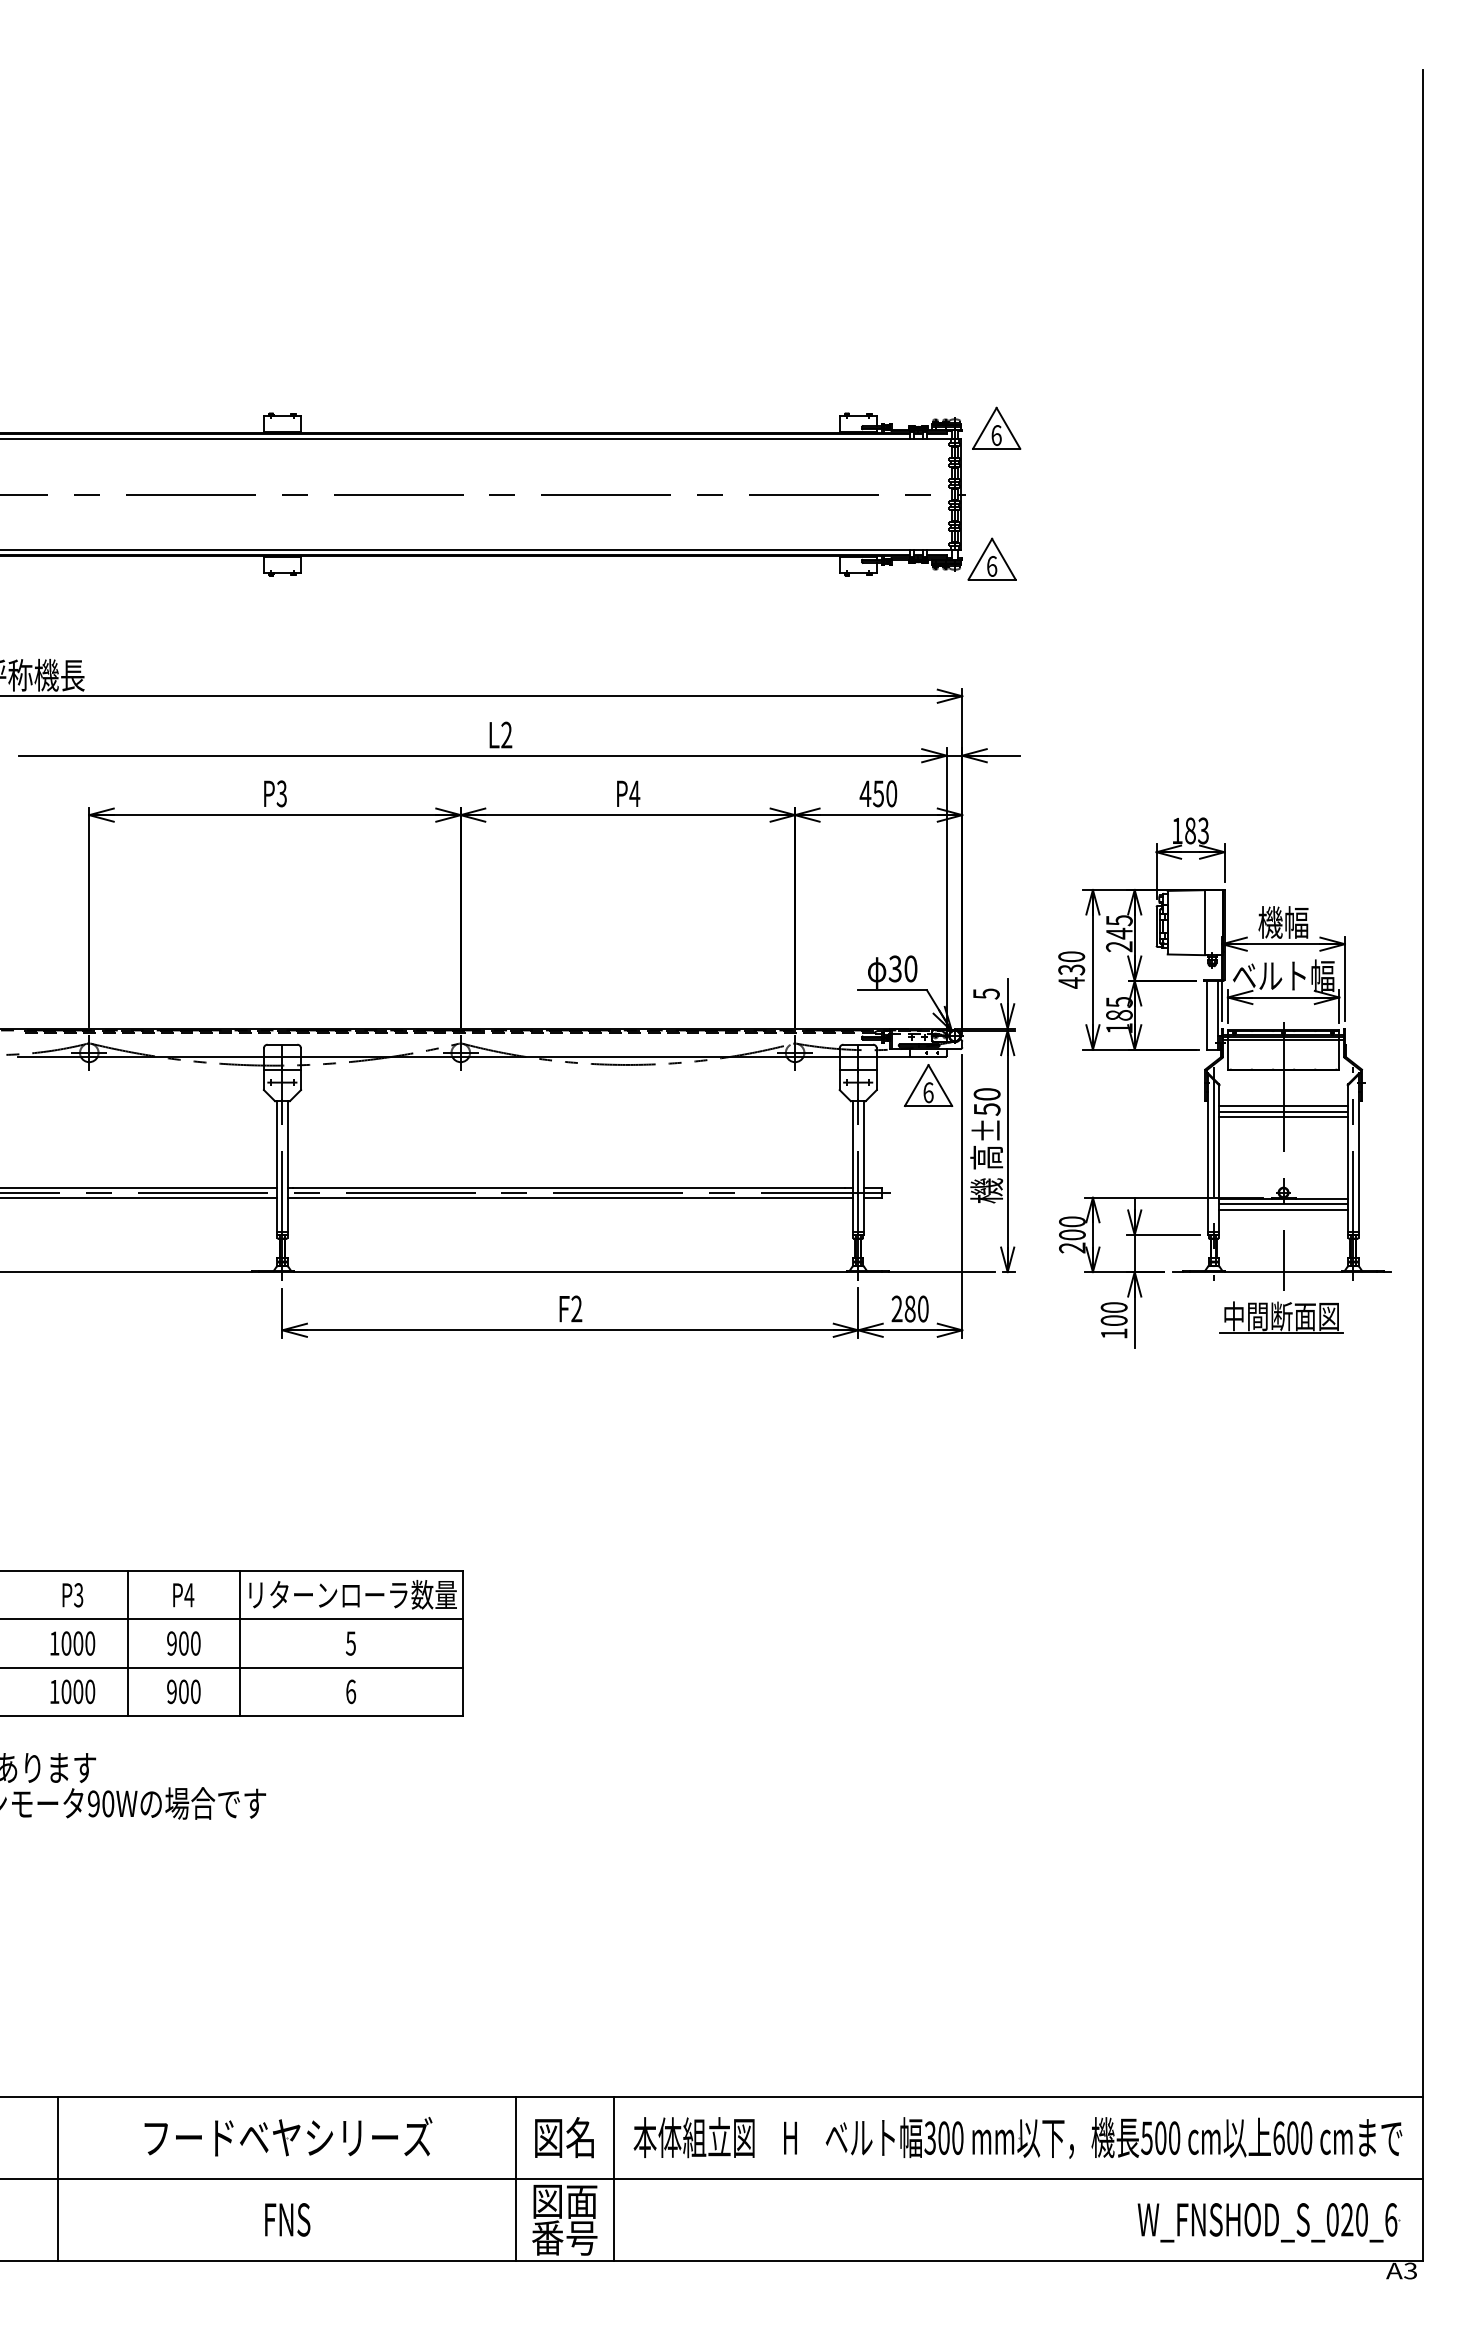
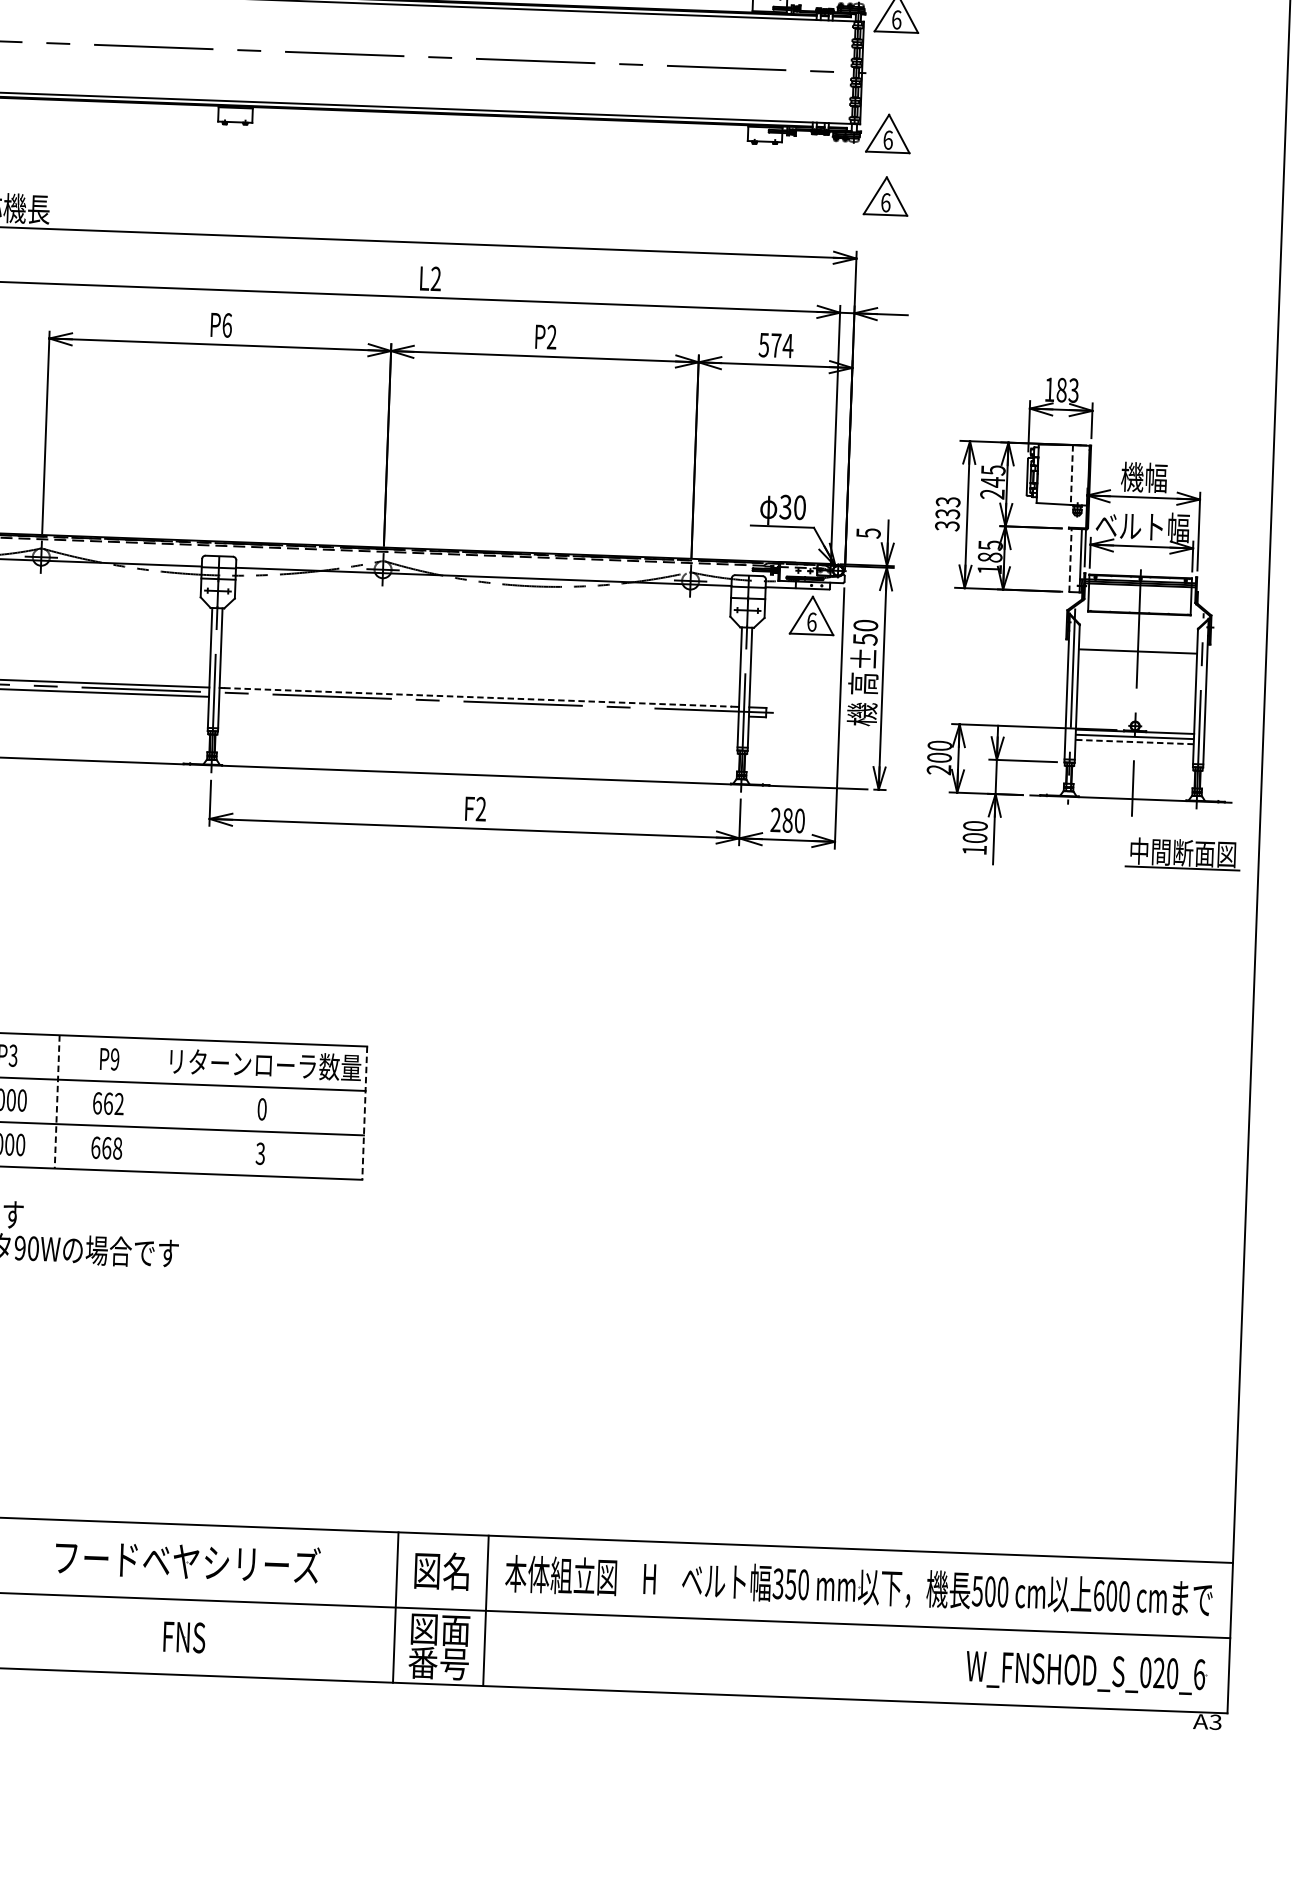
part: (991, 626) -> (885, 195), added
text: (281, 793) -> (226, 325), P3 -> P6
text: (634, 793) -> (551, 337), P4 -> P2
text: (878, 793) -> (776, 345), 450 -> 574
line: (1204, 922) -> (1071, 474), solid -> dashed
text: (1071, 969) -> (947, 513), 430 -> 333
line: (1206, 1014) -> (1070, 559), solid -> dashed
line: (1283, 1106) -> (1138, 646), removed
line: (1283, 1117) -> (1137, 656), removed
line: (569, 1187) -> (478, 697), solid -> dashed
line: (570, 1197) -> (479, 706), removed
line: (1283, 1210) -> (1134, 742), solid -> dashed
part: (1281, 1317) -> (1182, 853), moved
text: (189, 1595) -> (115, 1059), P4 -> P9
text: (183, 1643) -> (108, 1103), 900 -> 662
line: (239, 1643) -> (159, 1105), removed
text: (350, 1643) -> (261, 1109), 5 -> 0
line: (128, 1644) -> (57, 1102), solid -> dashed
line: (462, 1644) -> (364, 1114), solid -> dashed
text: (183, 1691) -> (106, 1147), 900 -> 668
text: (351, 1691) -> (260, 1153), 6 -> 3
text: (943, 2137) -> (790, 1583), 300 -> 350

